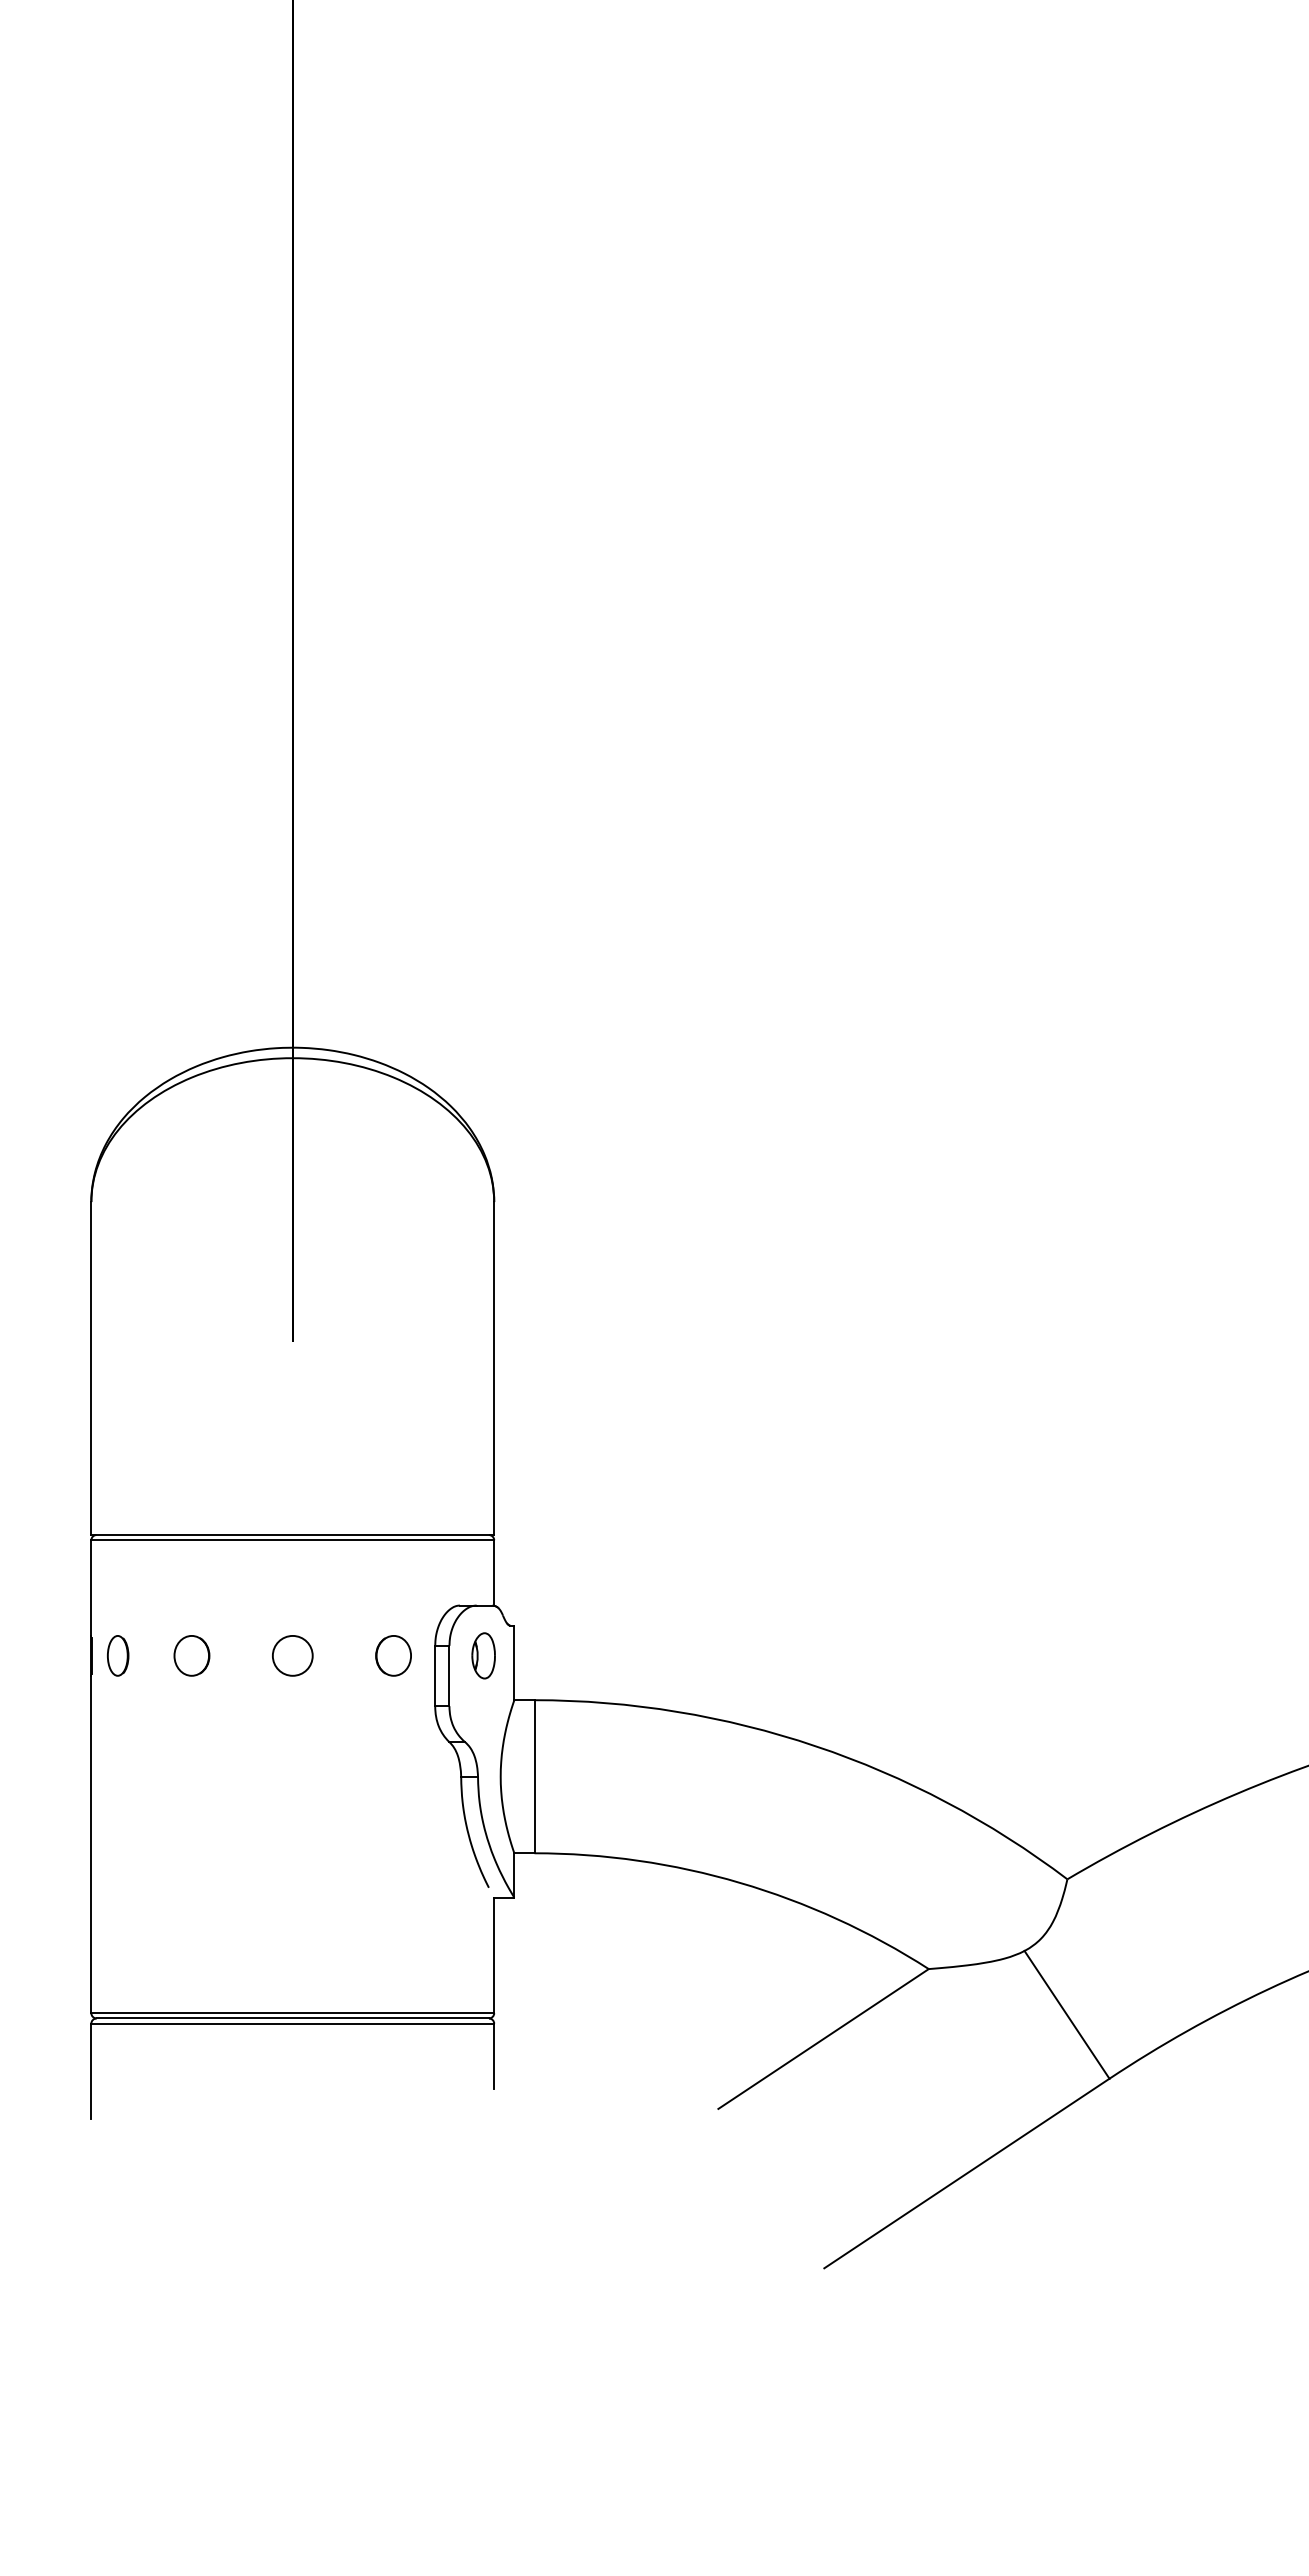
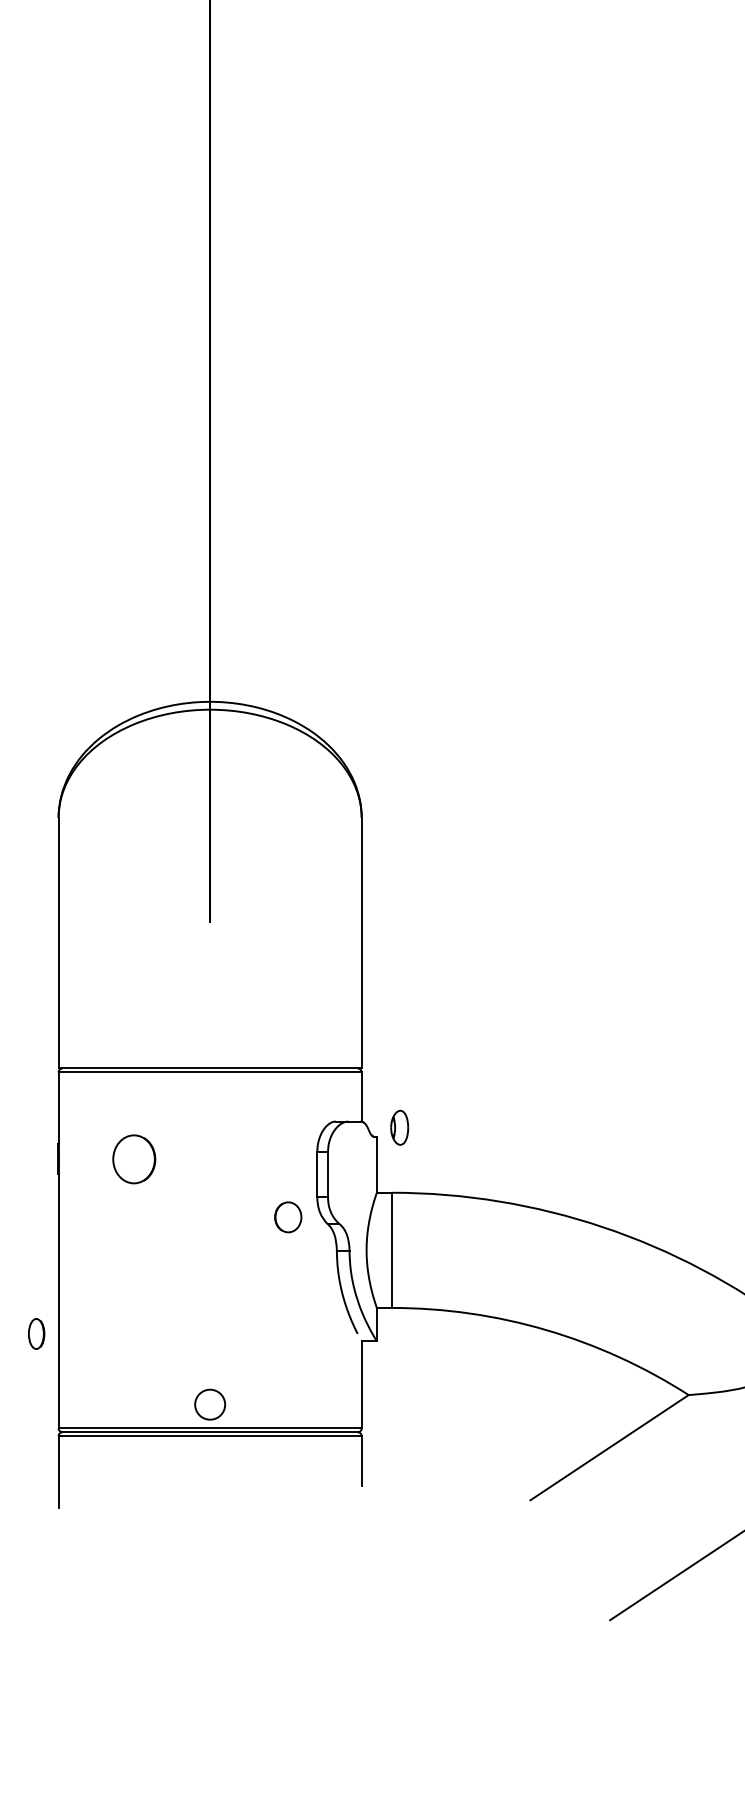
part: (118, 1655) -> (36, 1333), moved
part: (191, 1655) -> (133, 1159), size x1.6
circle: (292, 1655) -> (209, 1404), moved
part: (393, 1655) -> (288, 1217), moved
part: (483, 1655) -> (399, 1127), moved

